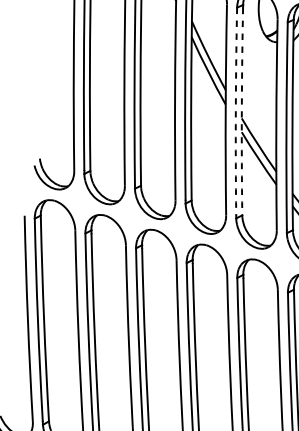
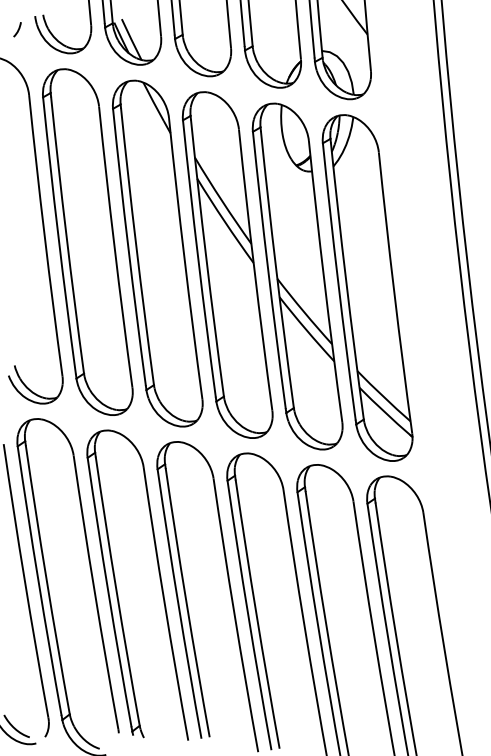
arc: (236, 111) -> (268, 270), dashed -> solid
arc: (242, 111) -> (276, 269), dashed -> solid

